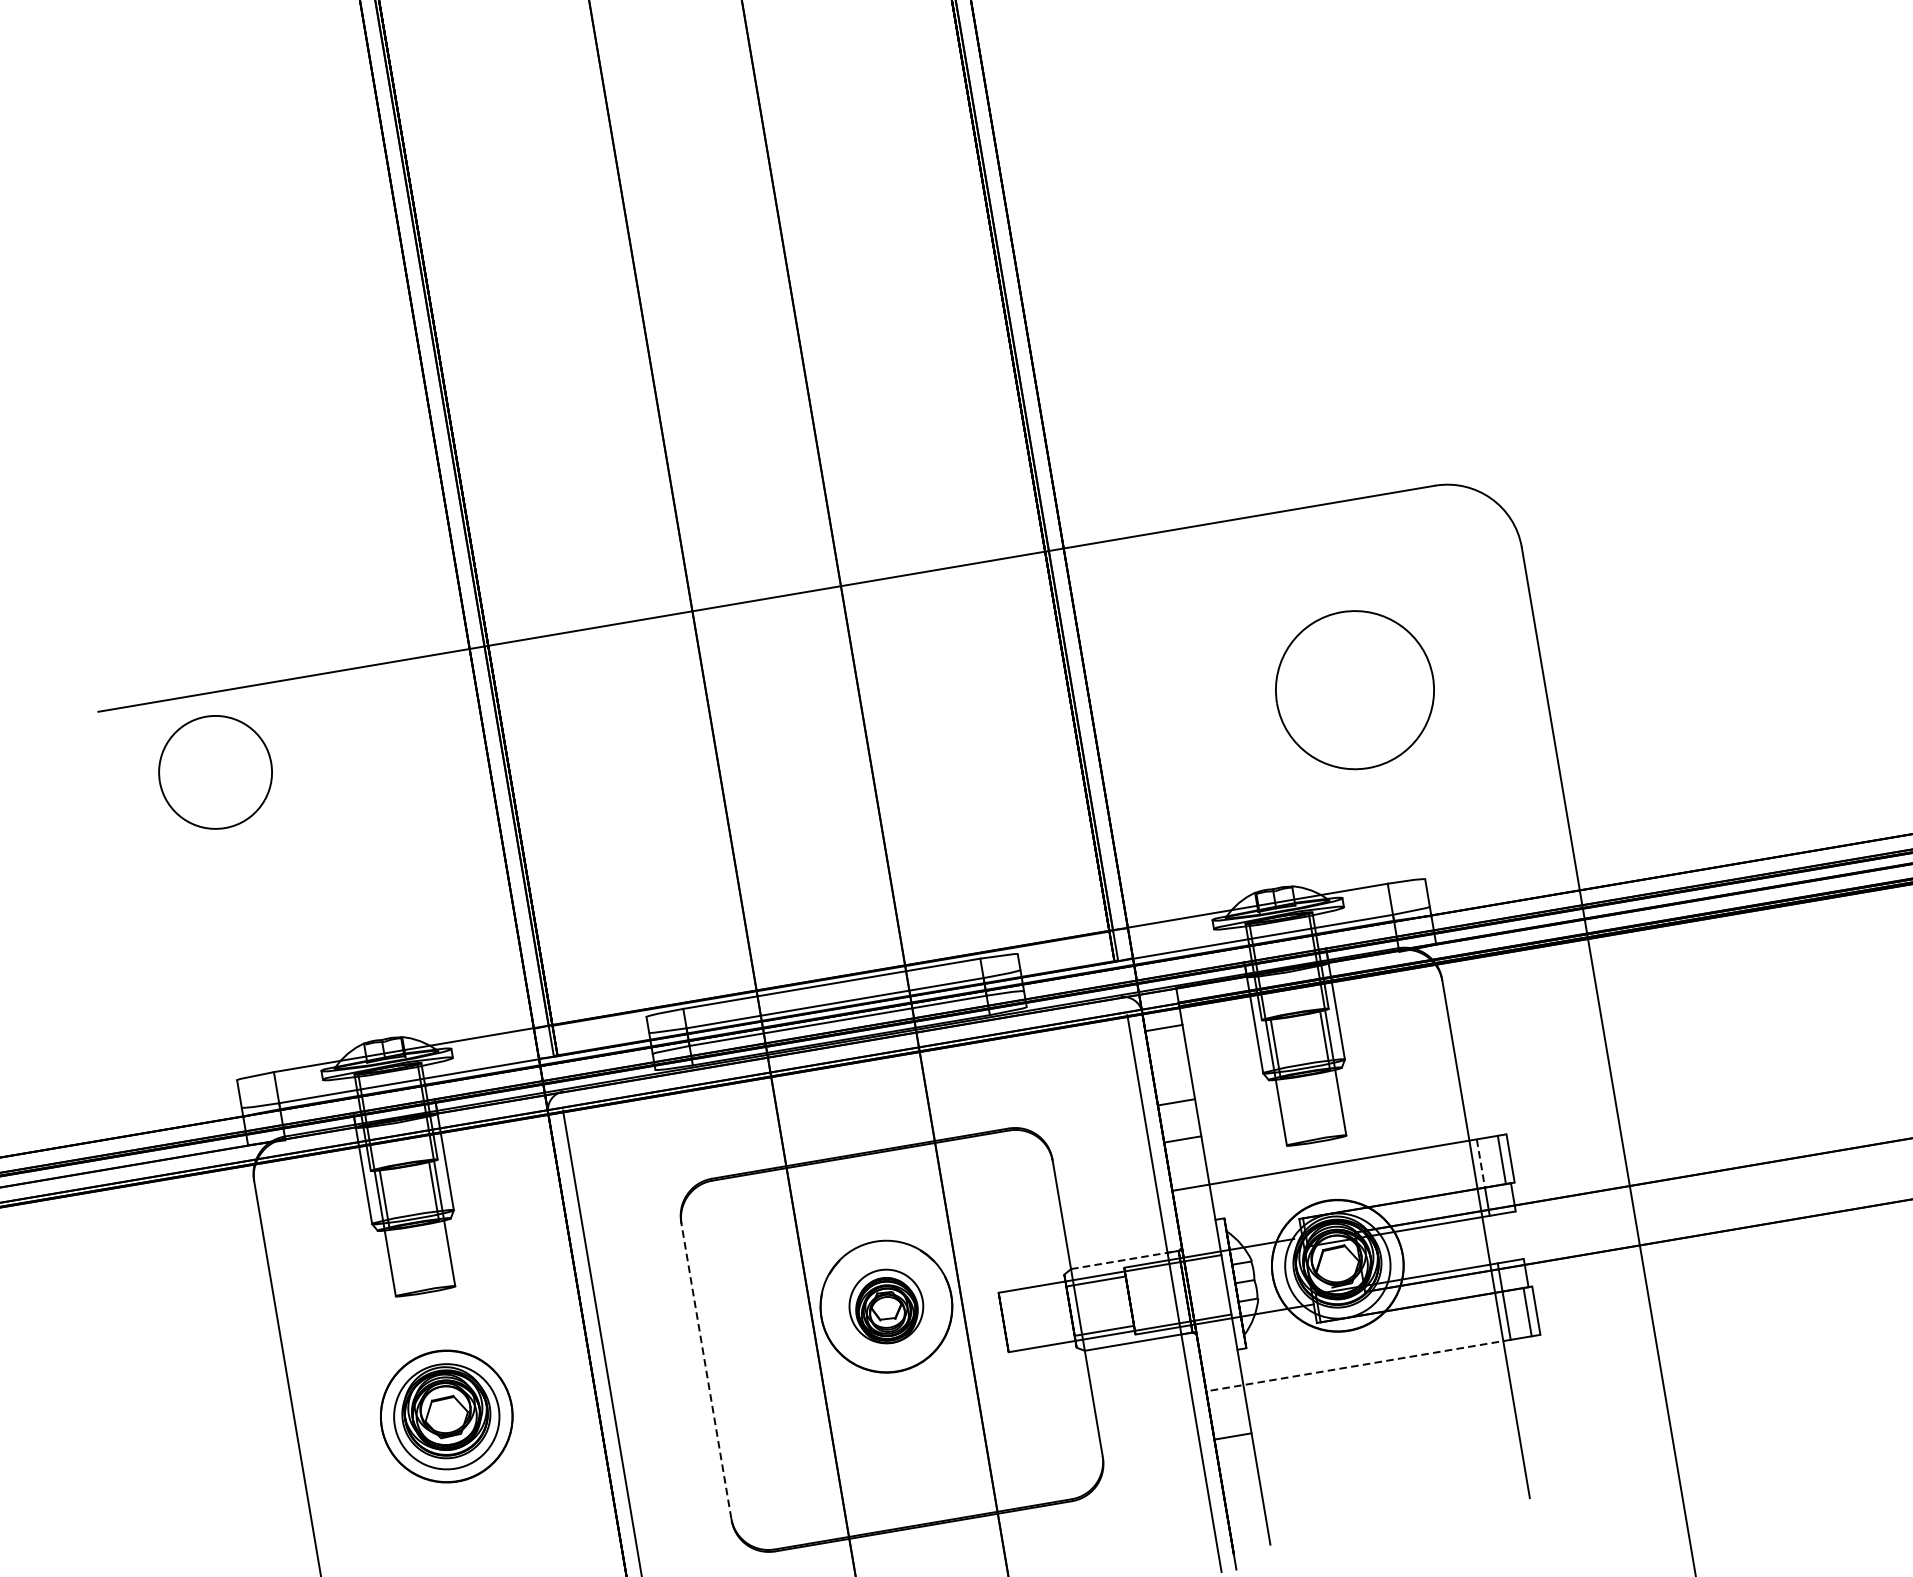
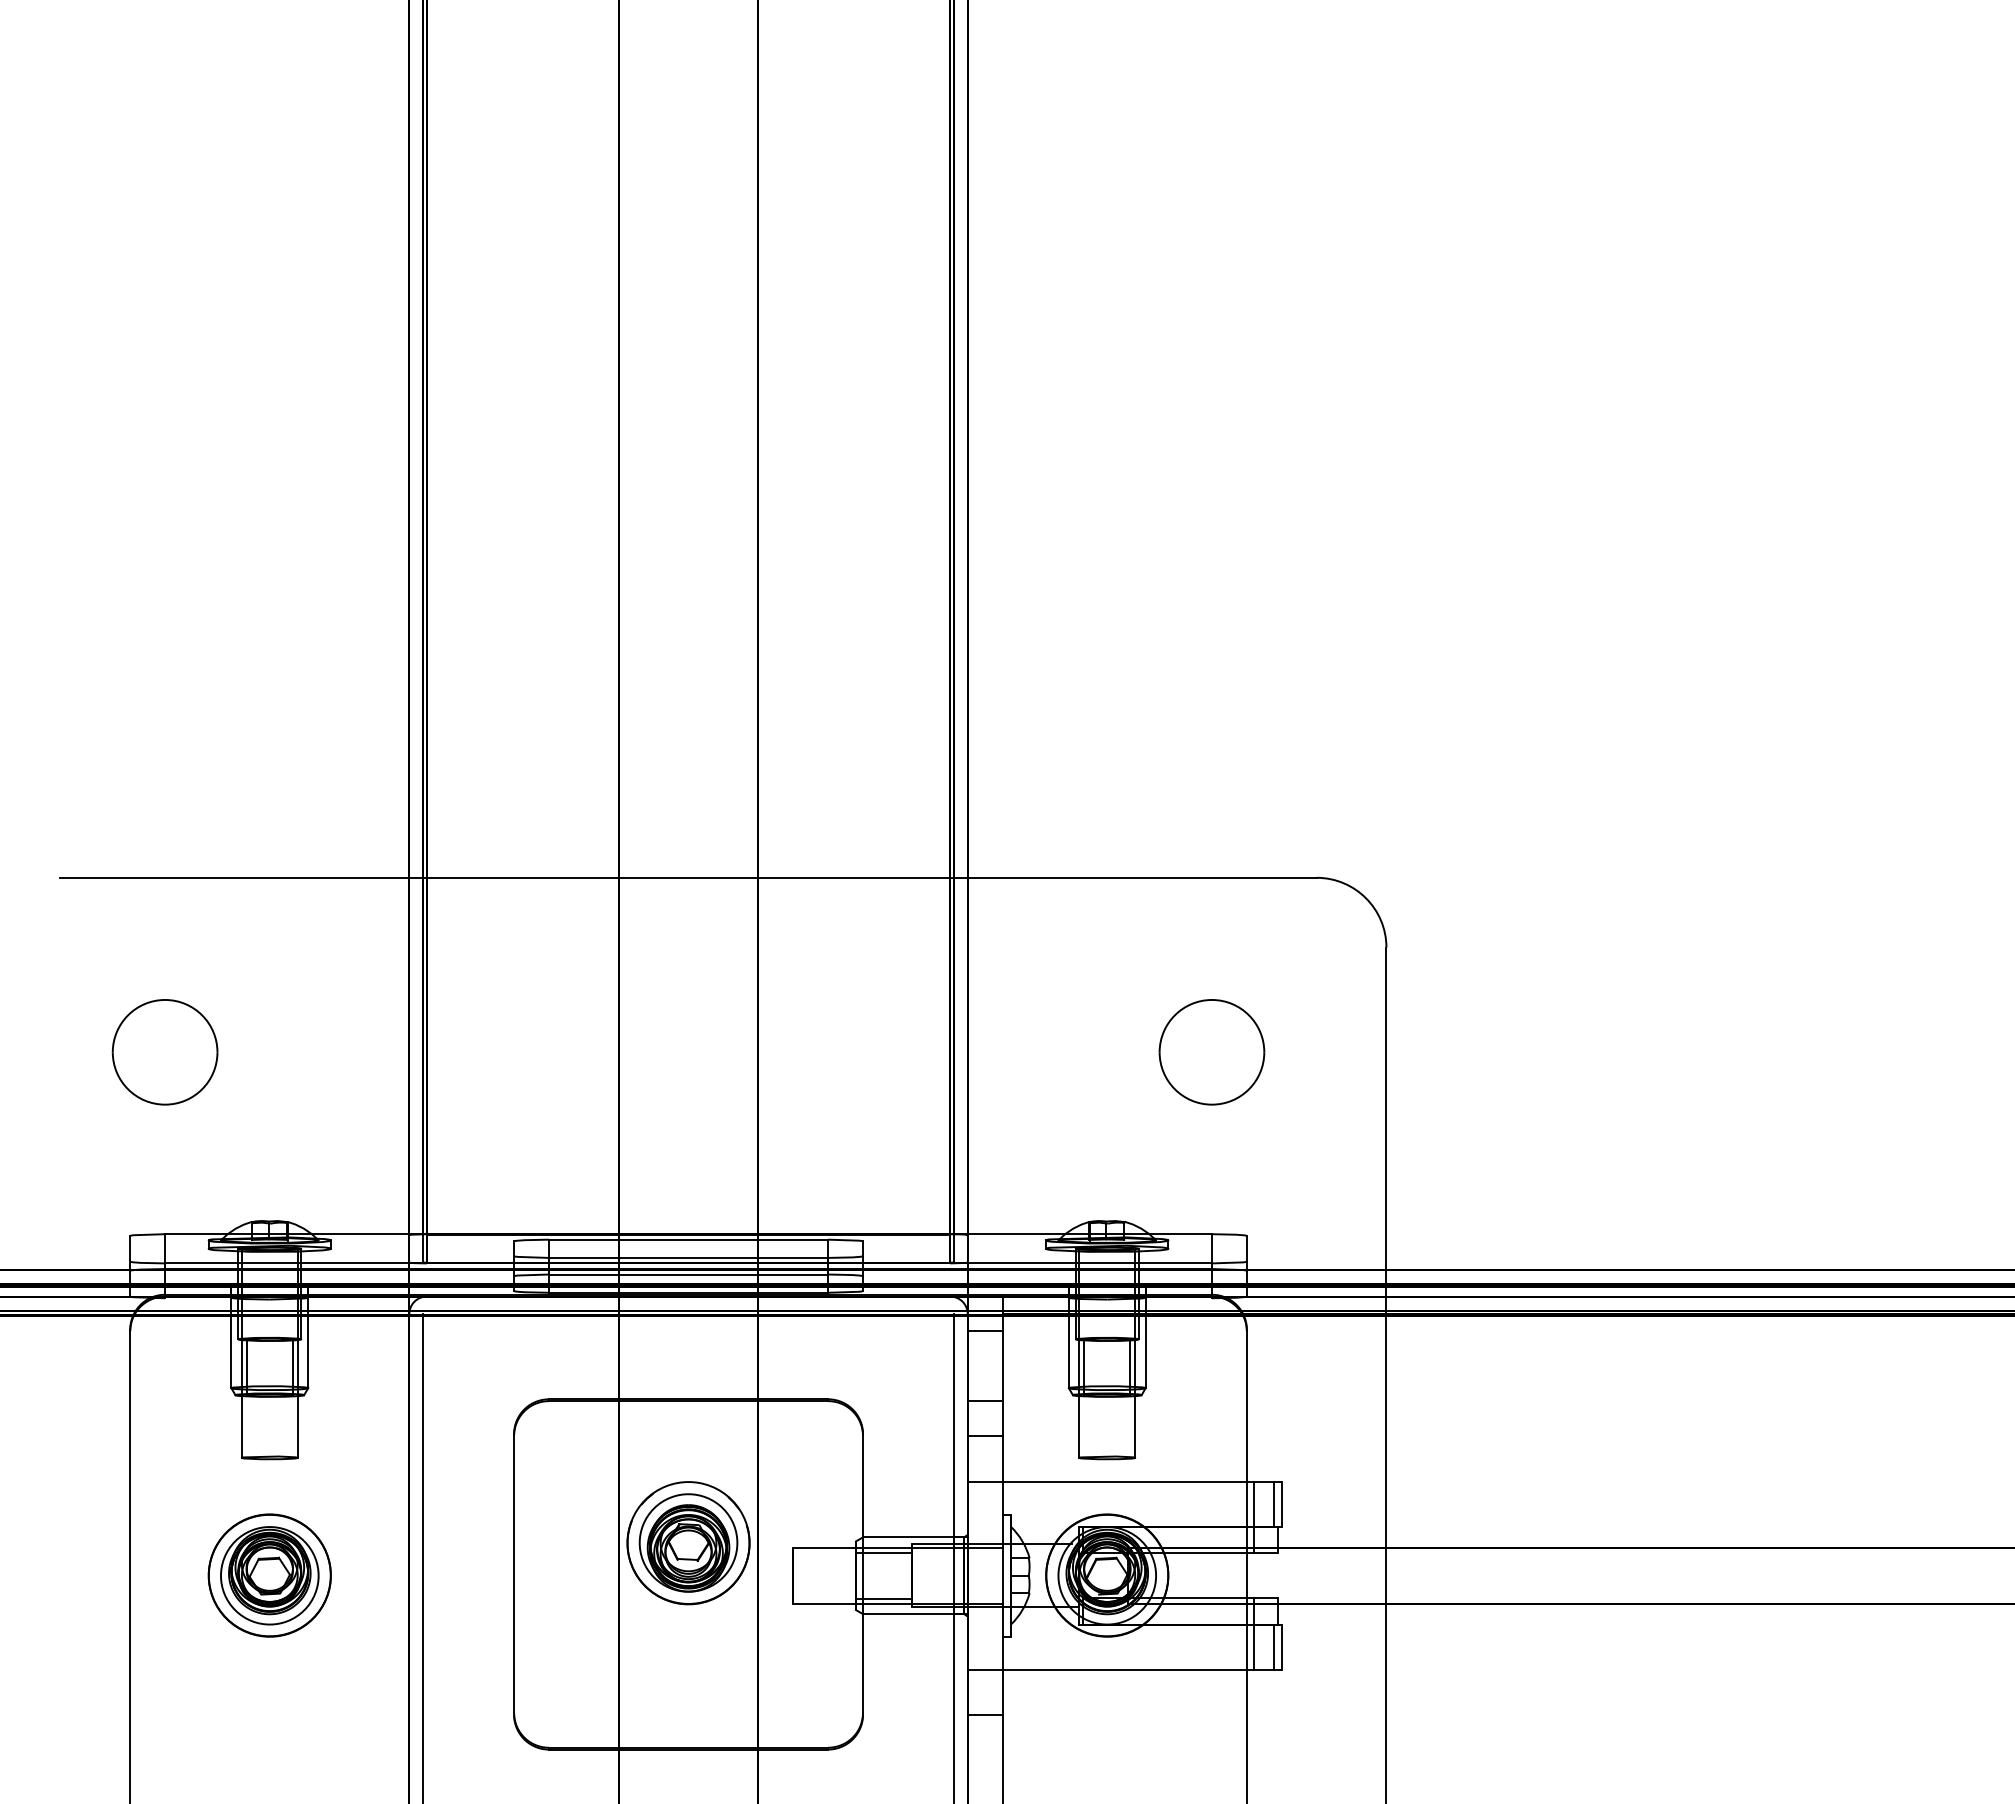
part: (1354, 690) -> (1211, 1052), size x0.71
part: (214, 772) -> (164, 1052), moved
line: (1480, 1163) -> (1253, 1504), dashed -> solid
line: (1124, 1260) -> (913, 1537), dashed -> solid
part: (886, 1305) -> (688, 1542), size x1.43
line: (1358, 1365) -> (1110, 1669), dashed -> solid
line: (706, 1370) -> (514, 1573), dashed -> solid

